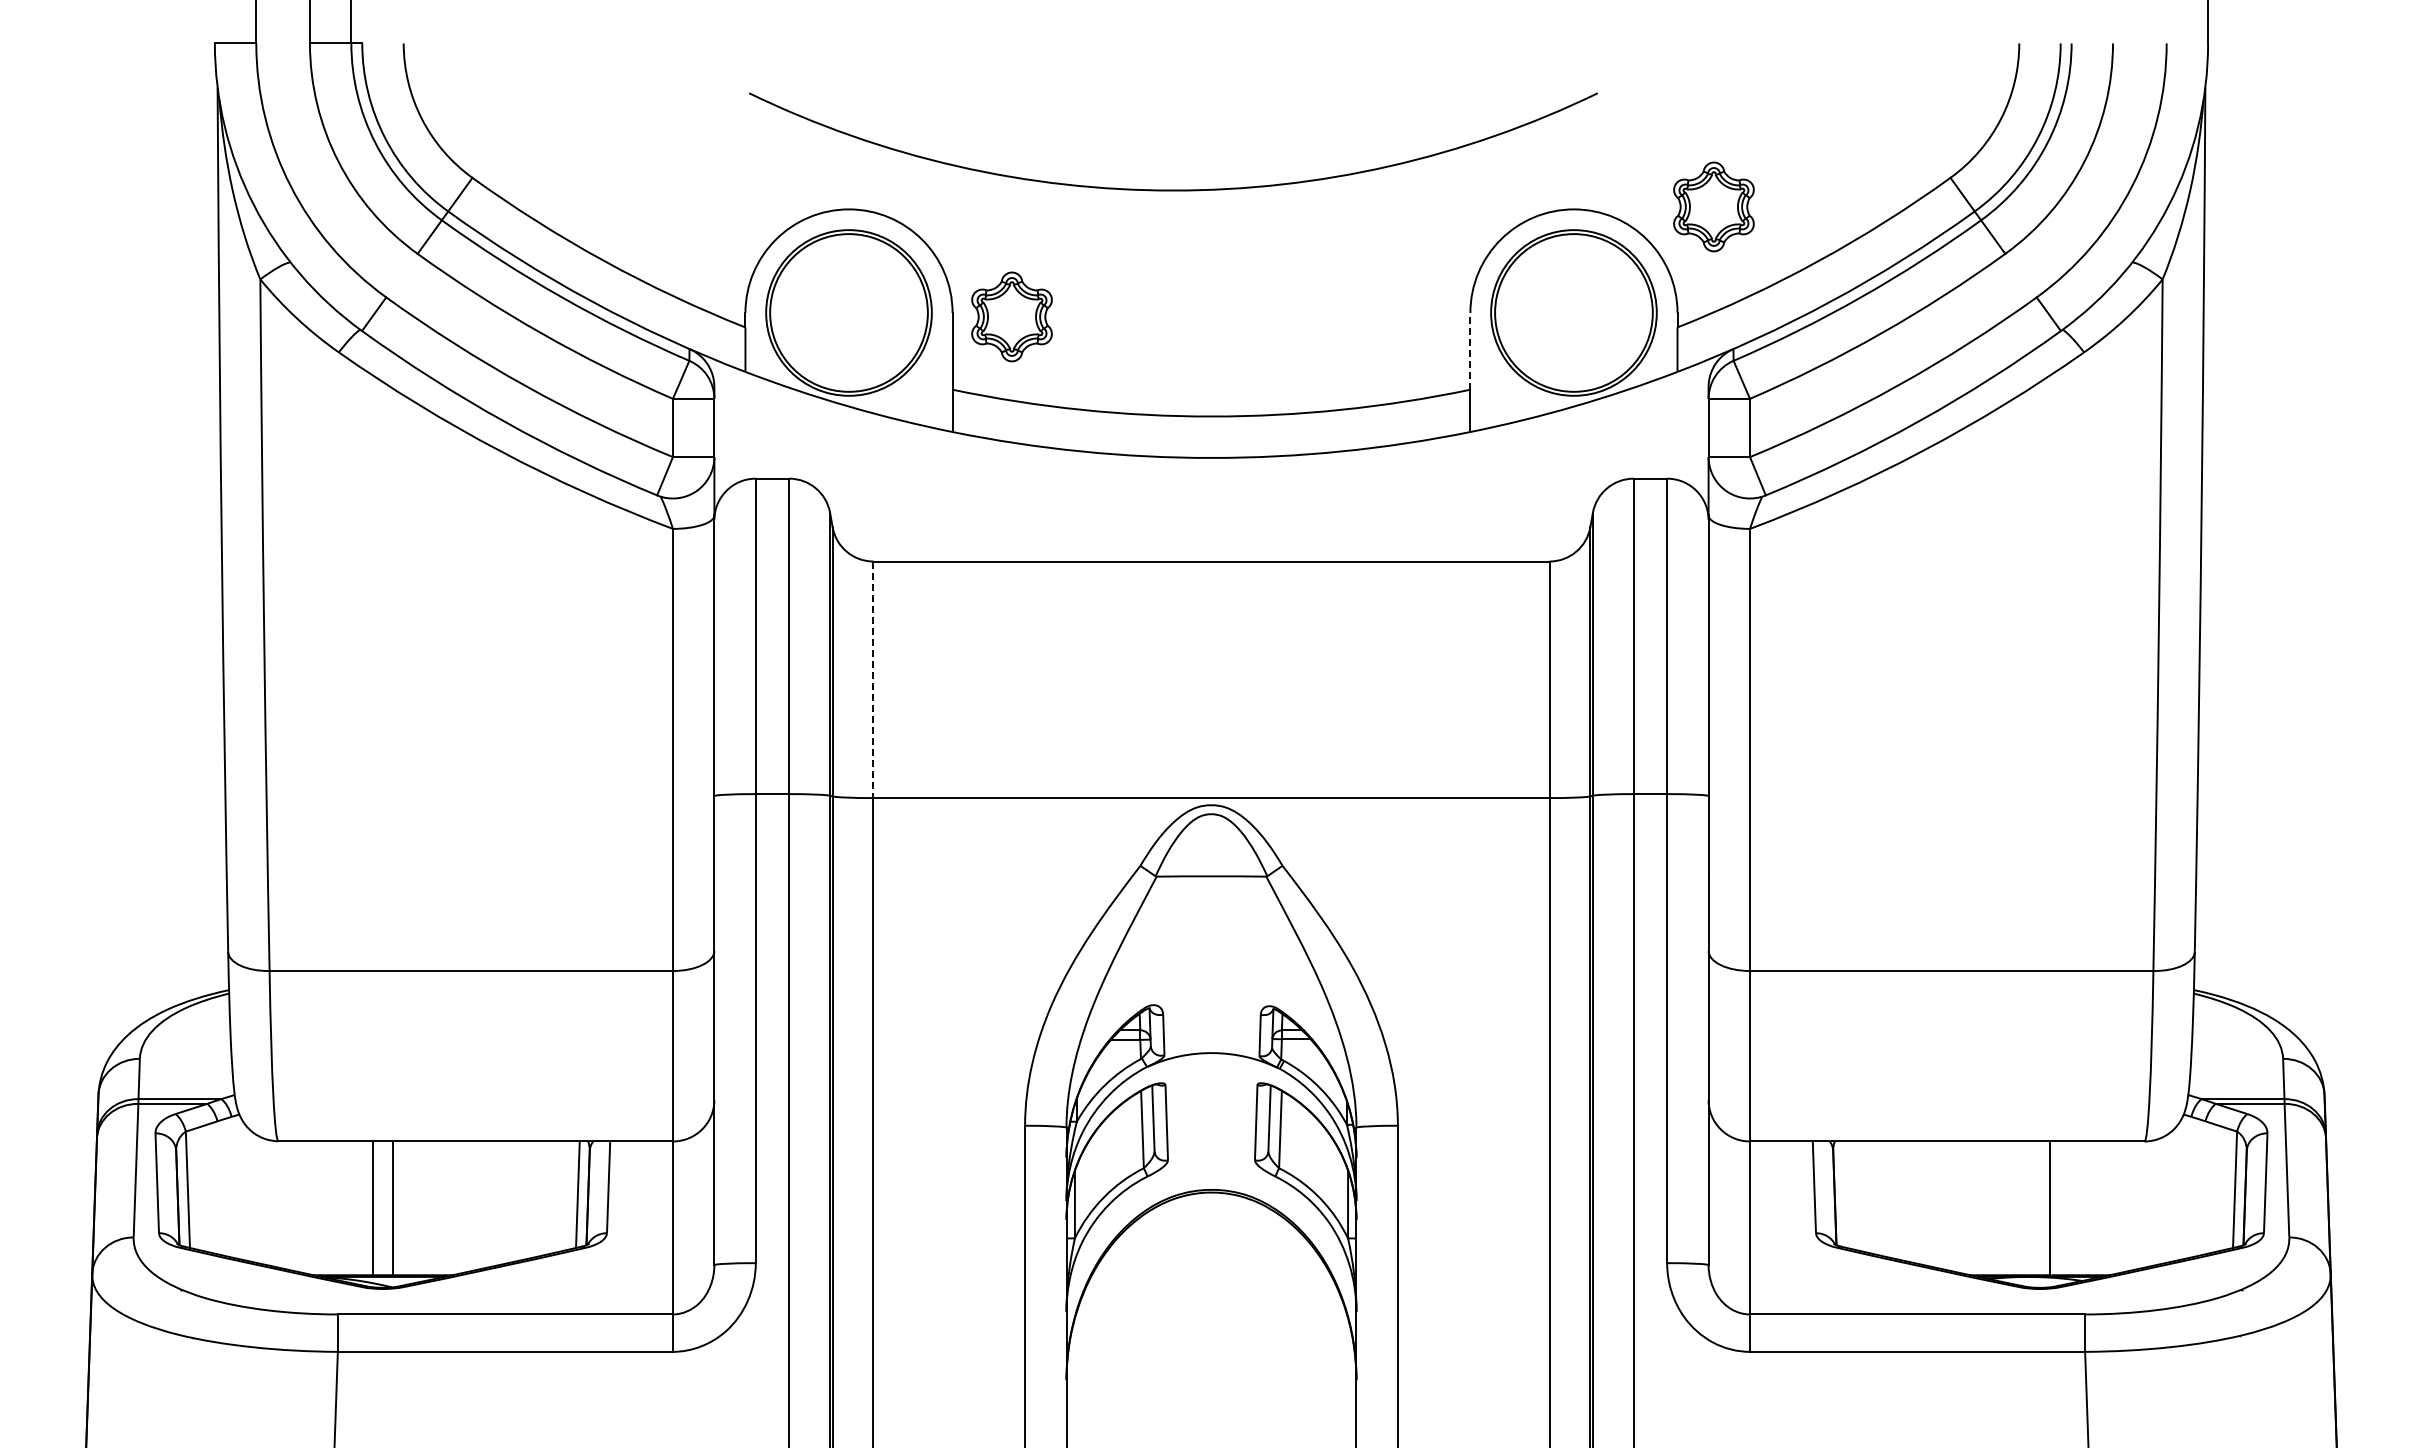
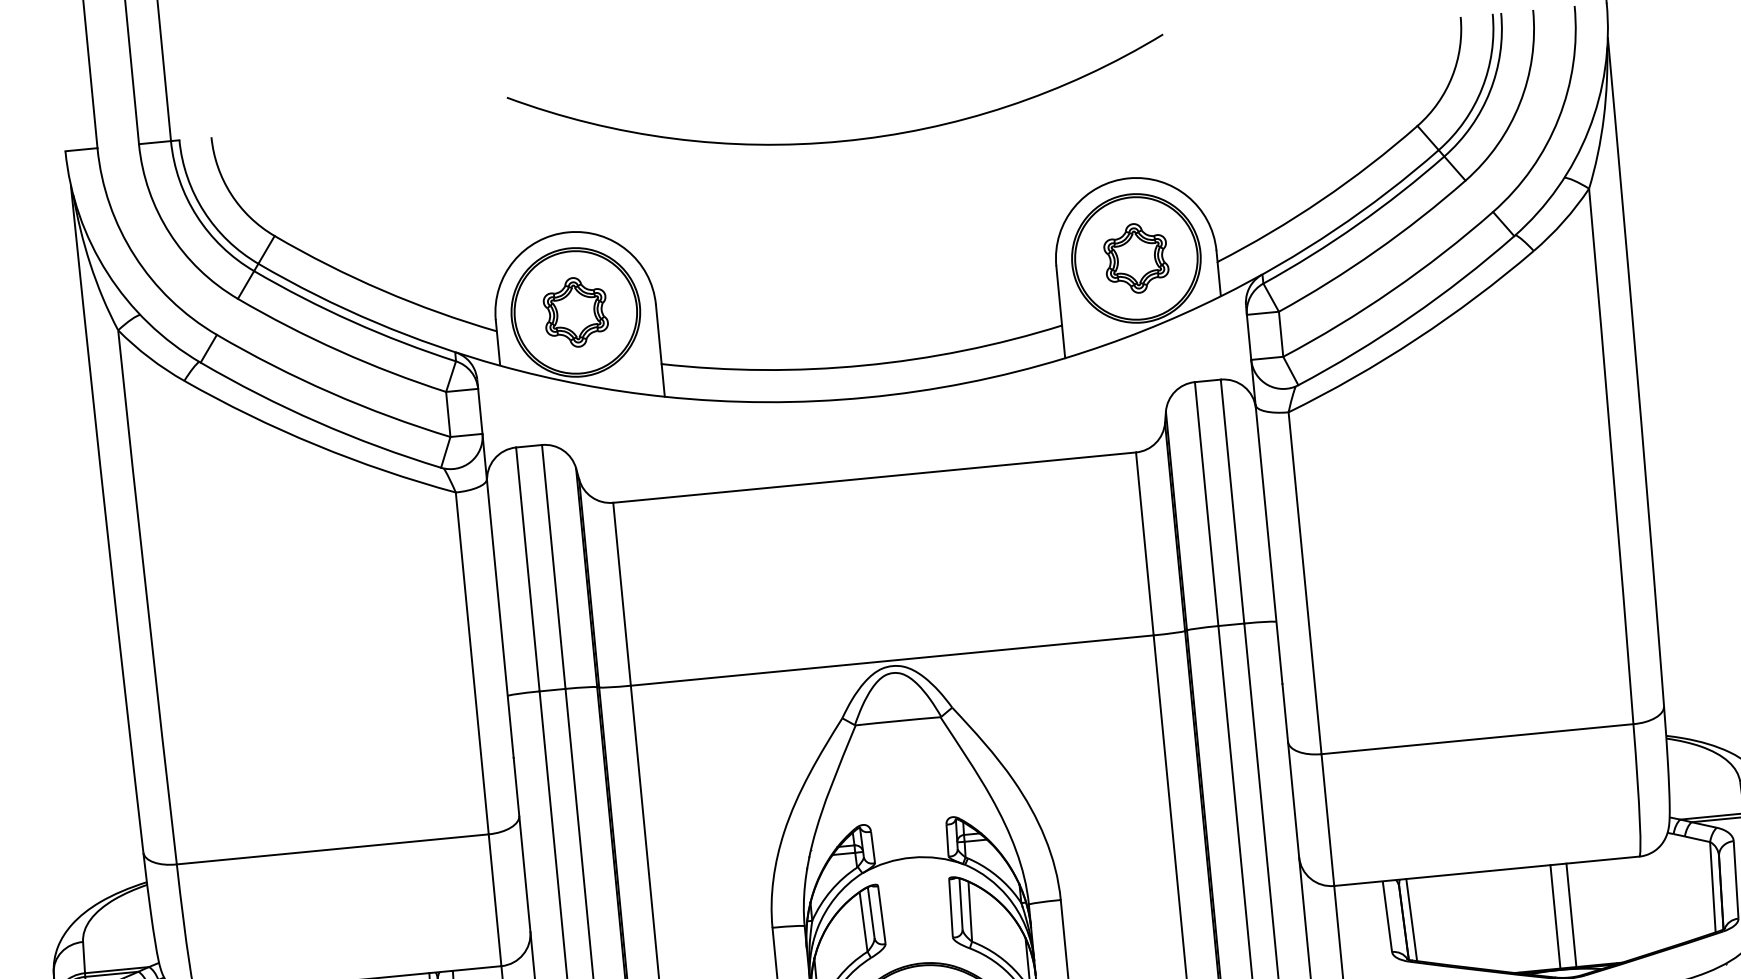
arc: (1173, 189) -> (842, 140), moved
part: (1713, 206) -> (1136, 258), moved
part: (1011, 316) -> (575, 312), moved
line: (1470, 350) -> (1059, 295), dashed -> solid
line: (873, 680) -> (622, 594), dashed -> solid
line: (1844, 1194) -> (1411, 919), added
line: (2029, 1208) -> (1555, 916), added

